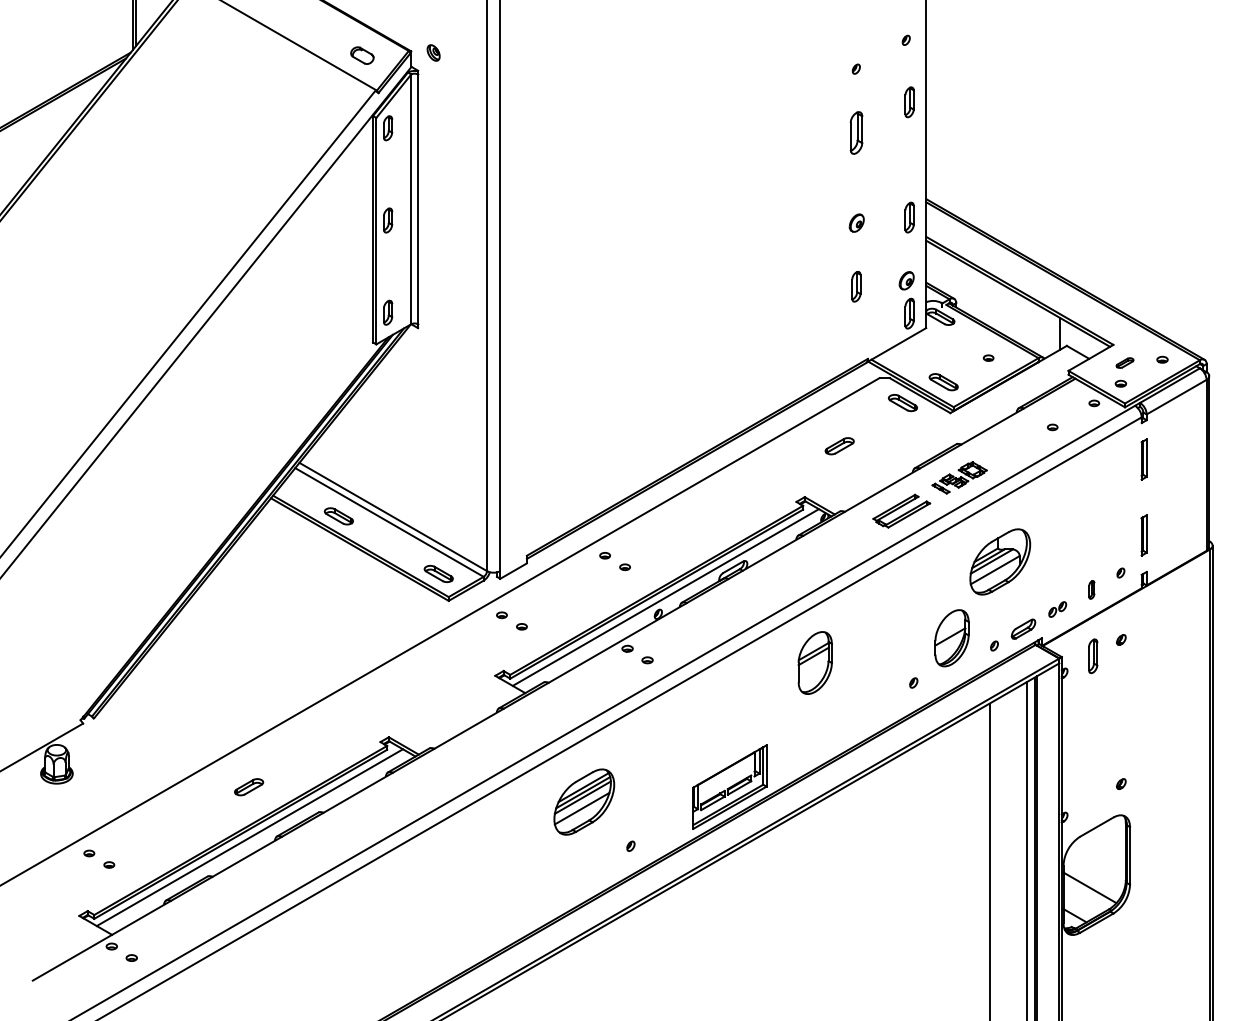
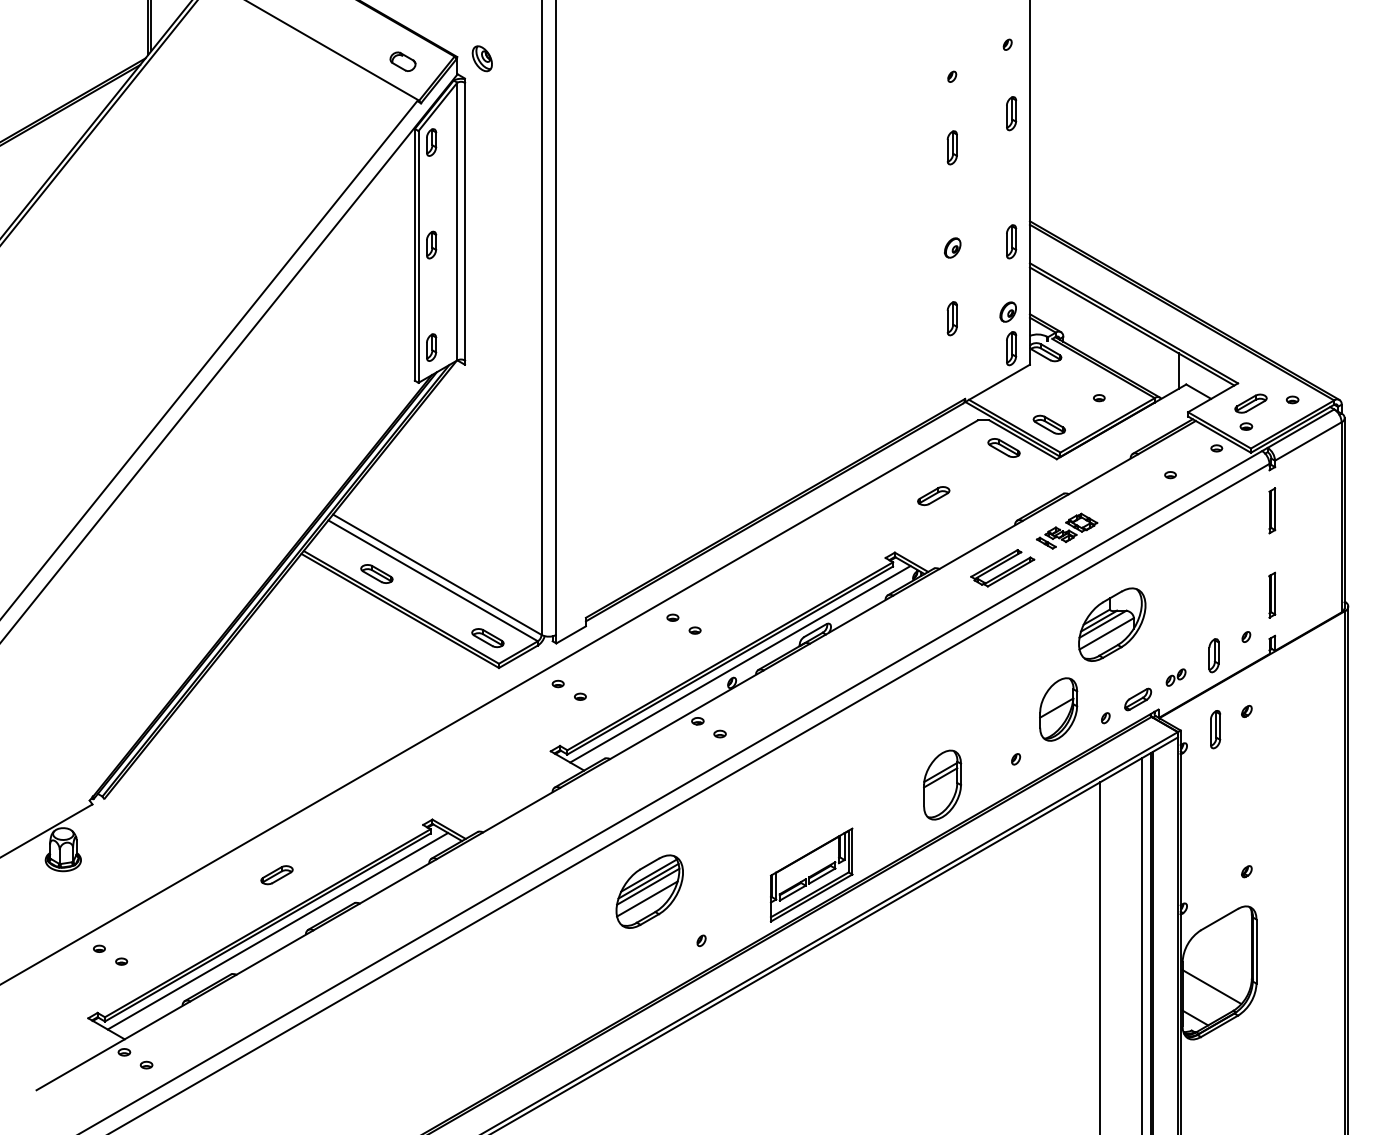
part: (432, 52) -> (481, 58), size x1.43
part: (855, 132) -> (951, 147), size x0.71
part: (1124, 362) -> (1250, 403), size x1.67
part: (1091, 589) -> (1213, 655), size x1.67
part: (815, 662) -> (942, 784), moved

